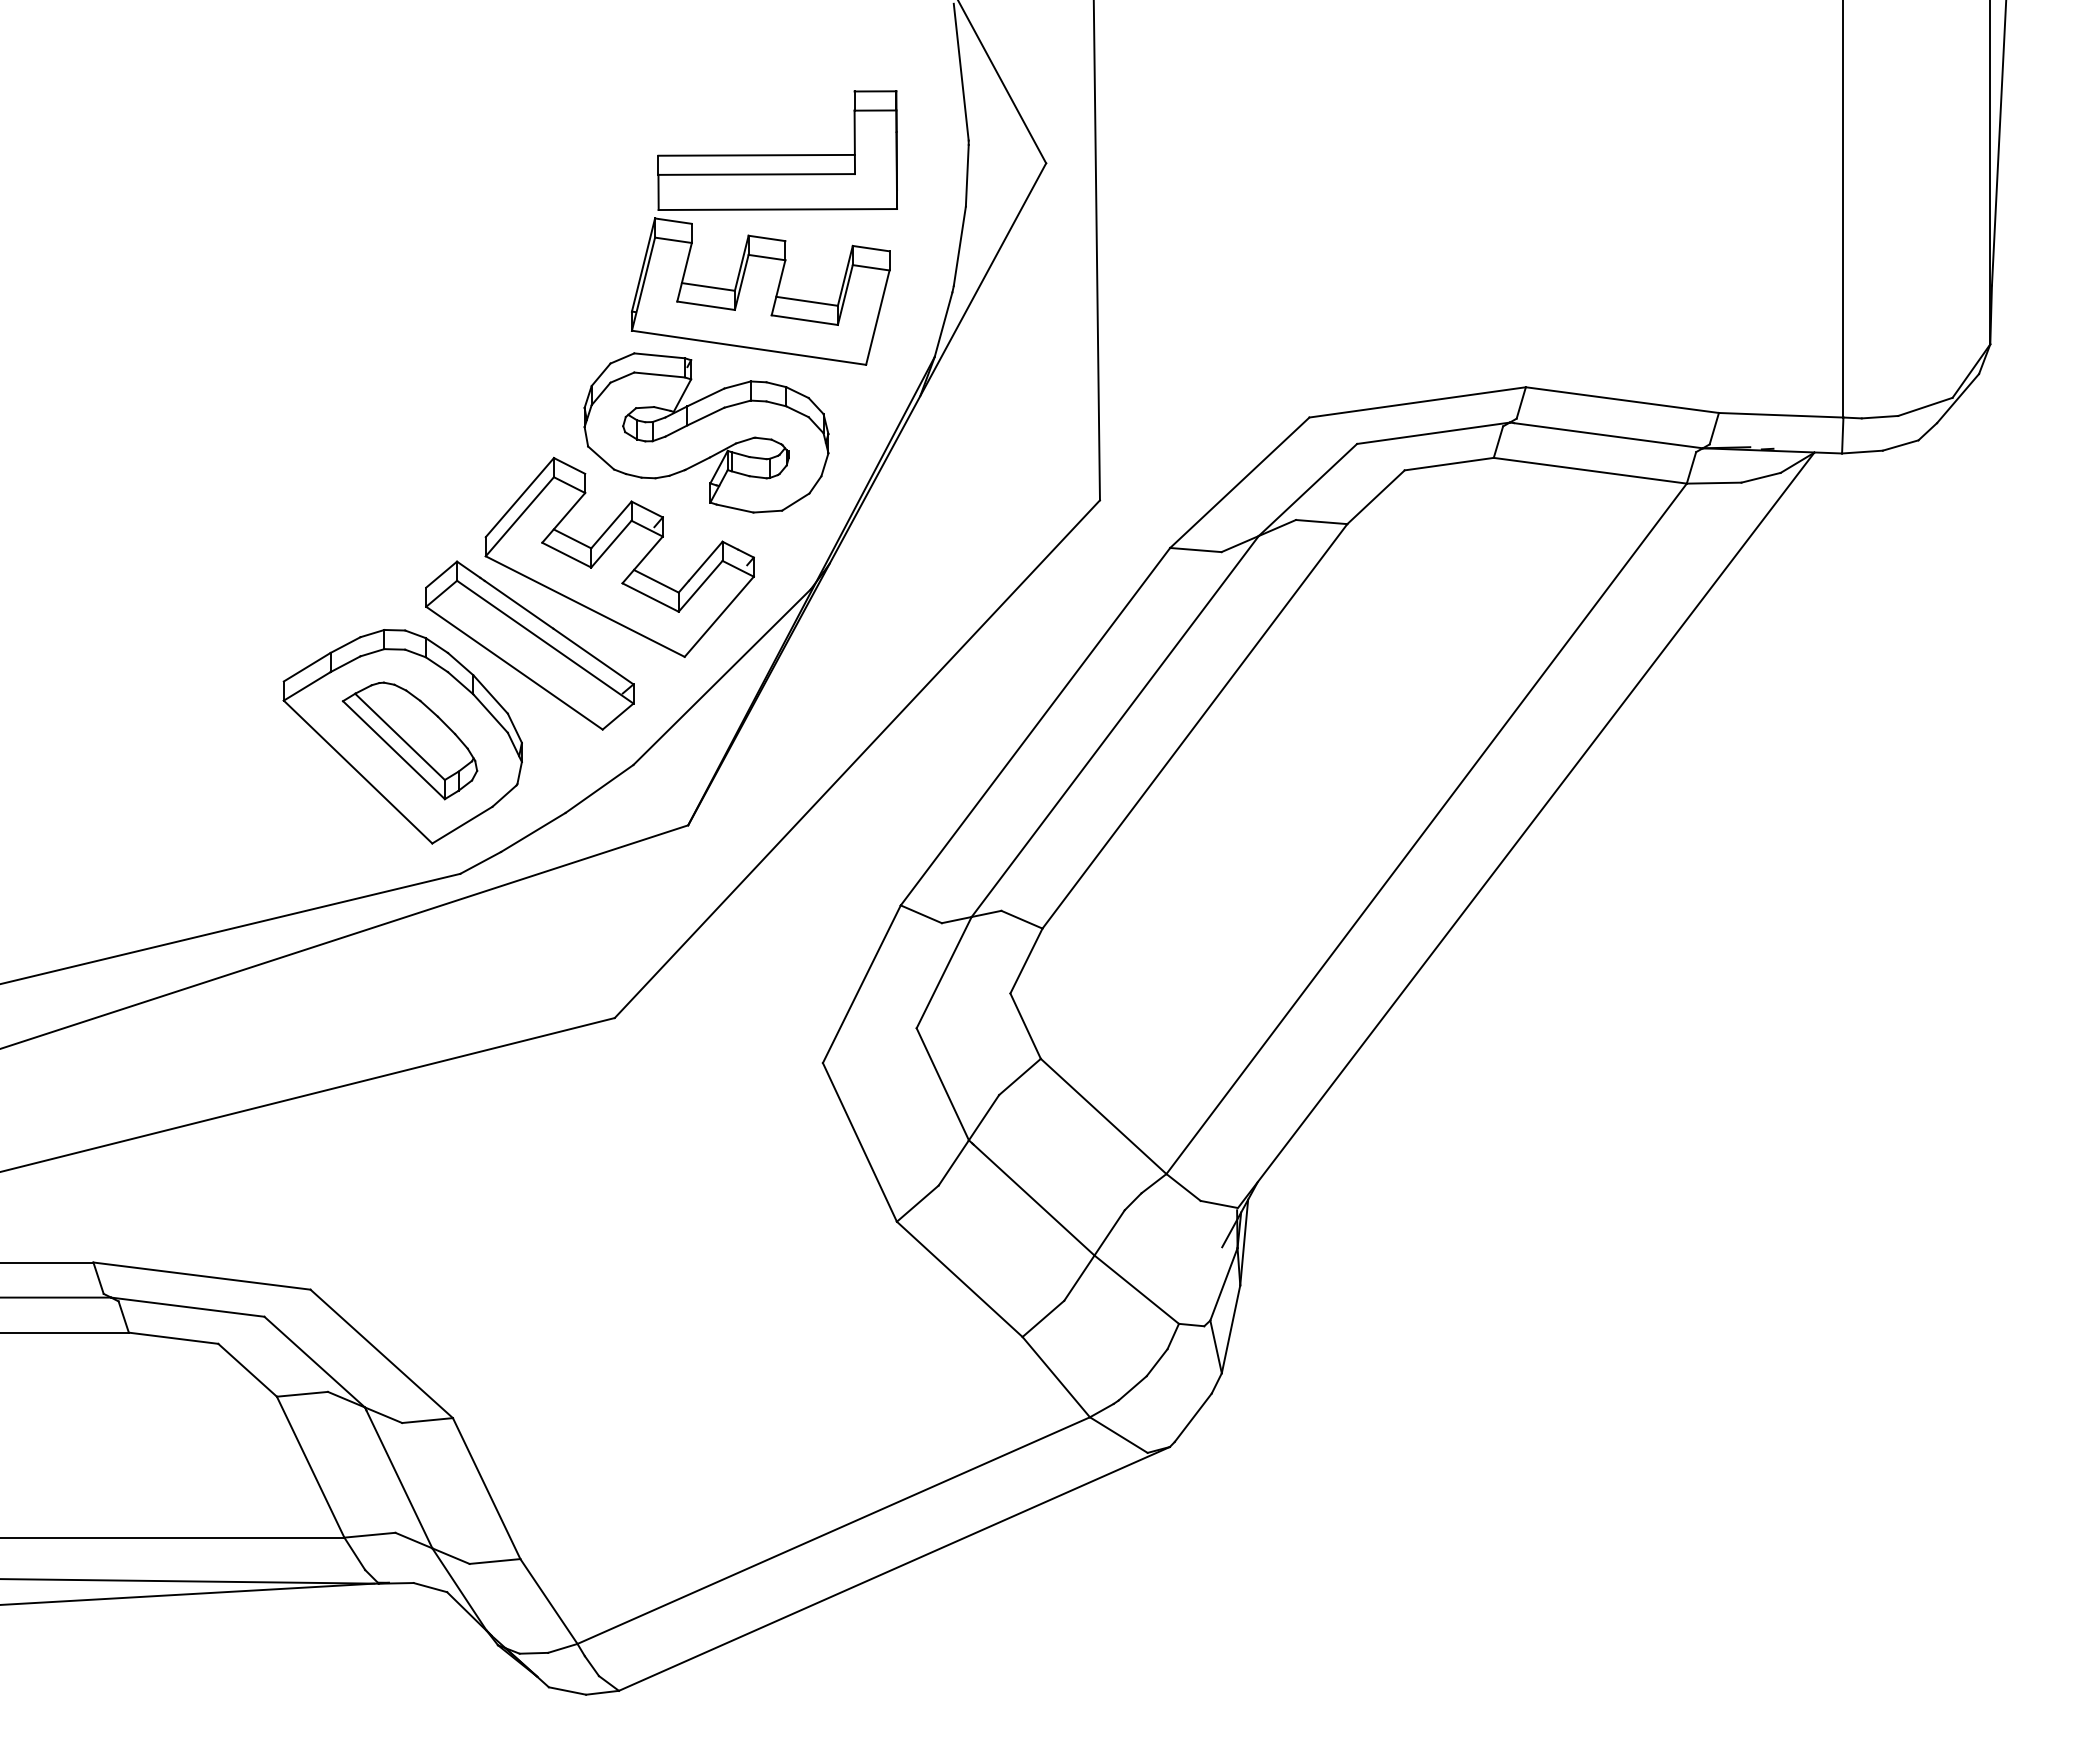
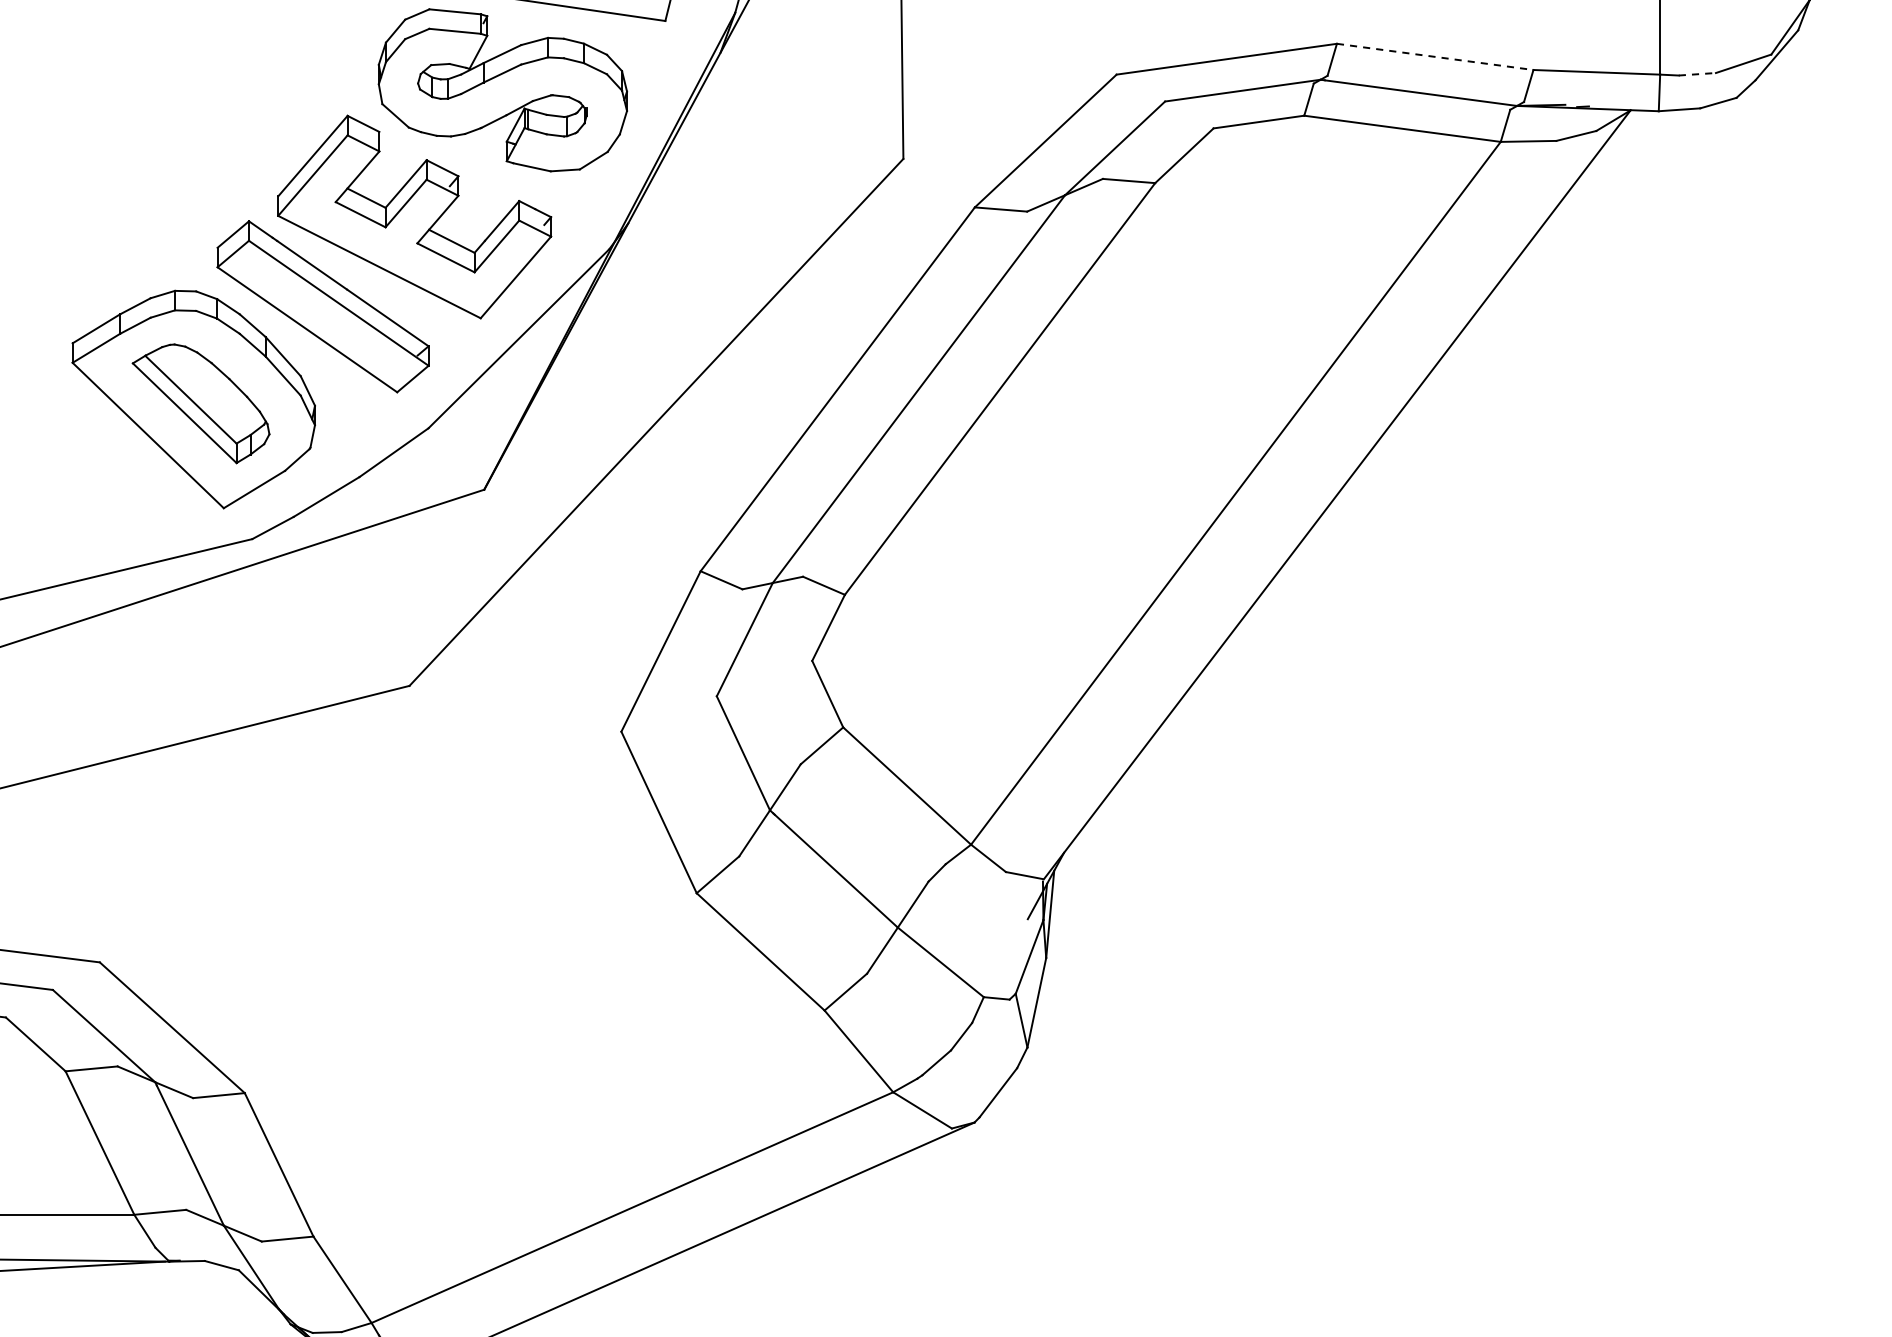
line: (1622, 400) -> (1435, 57), solid -> dashed
line: (1880, 417) -> (1697, 74), solid -> dashed

